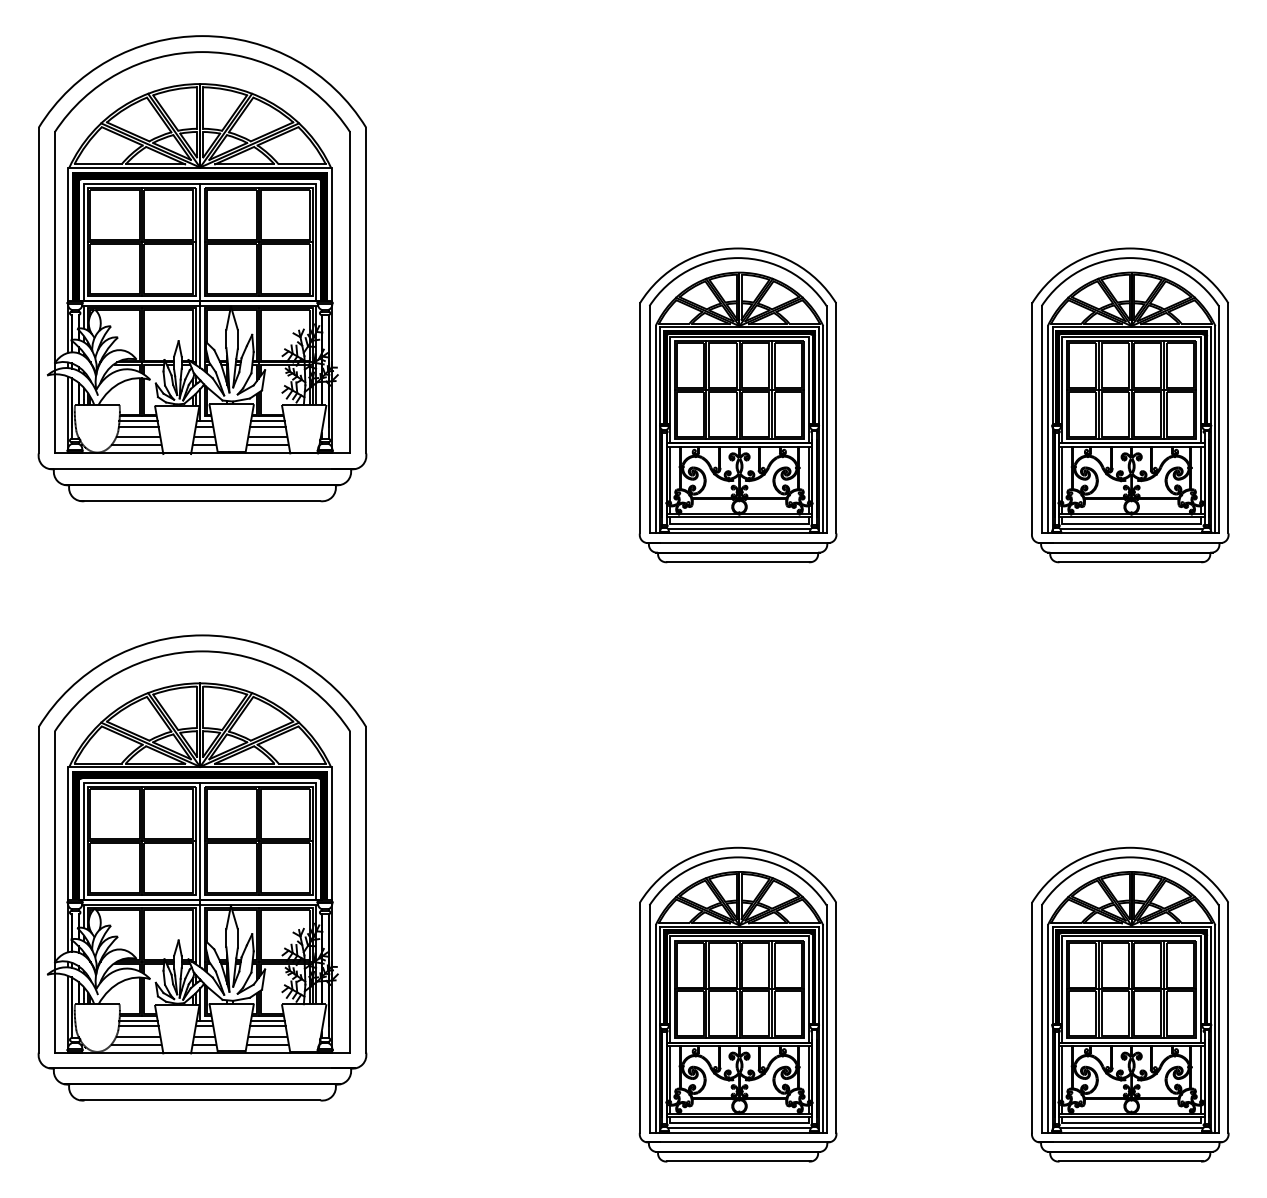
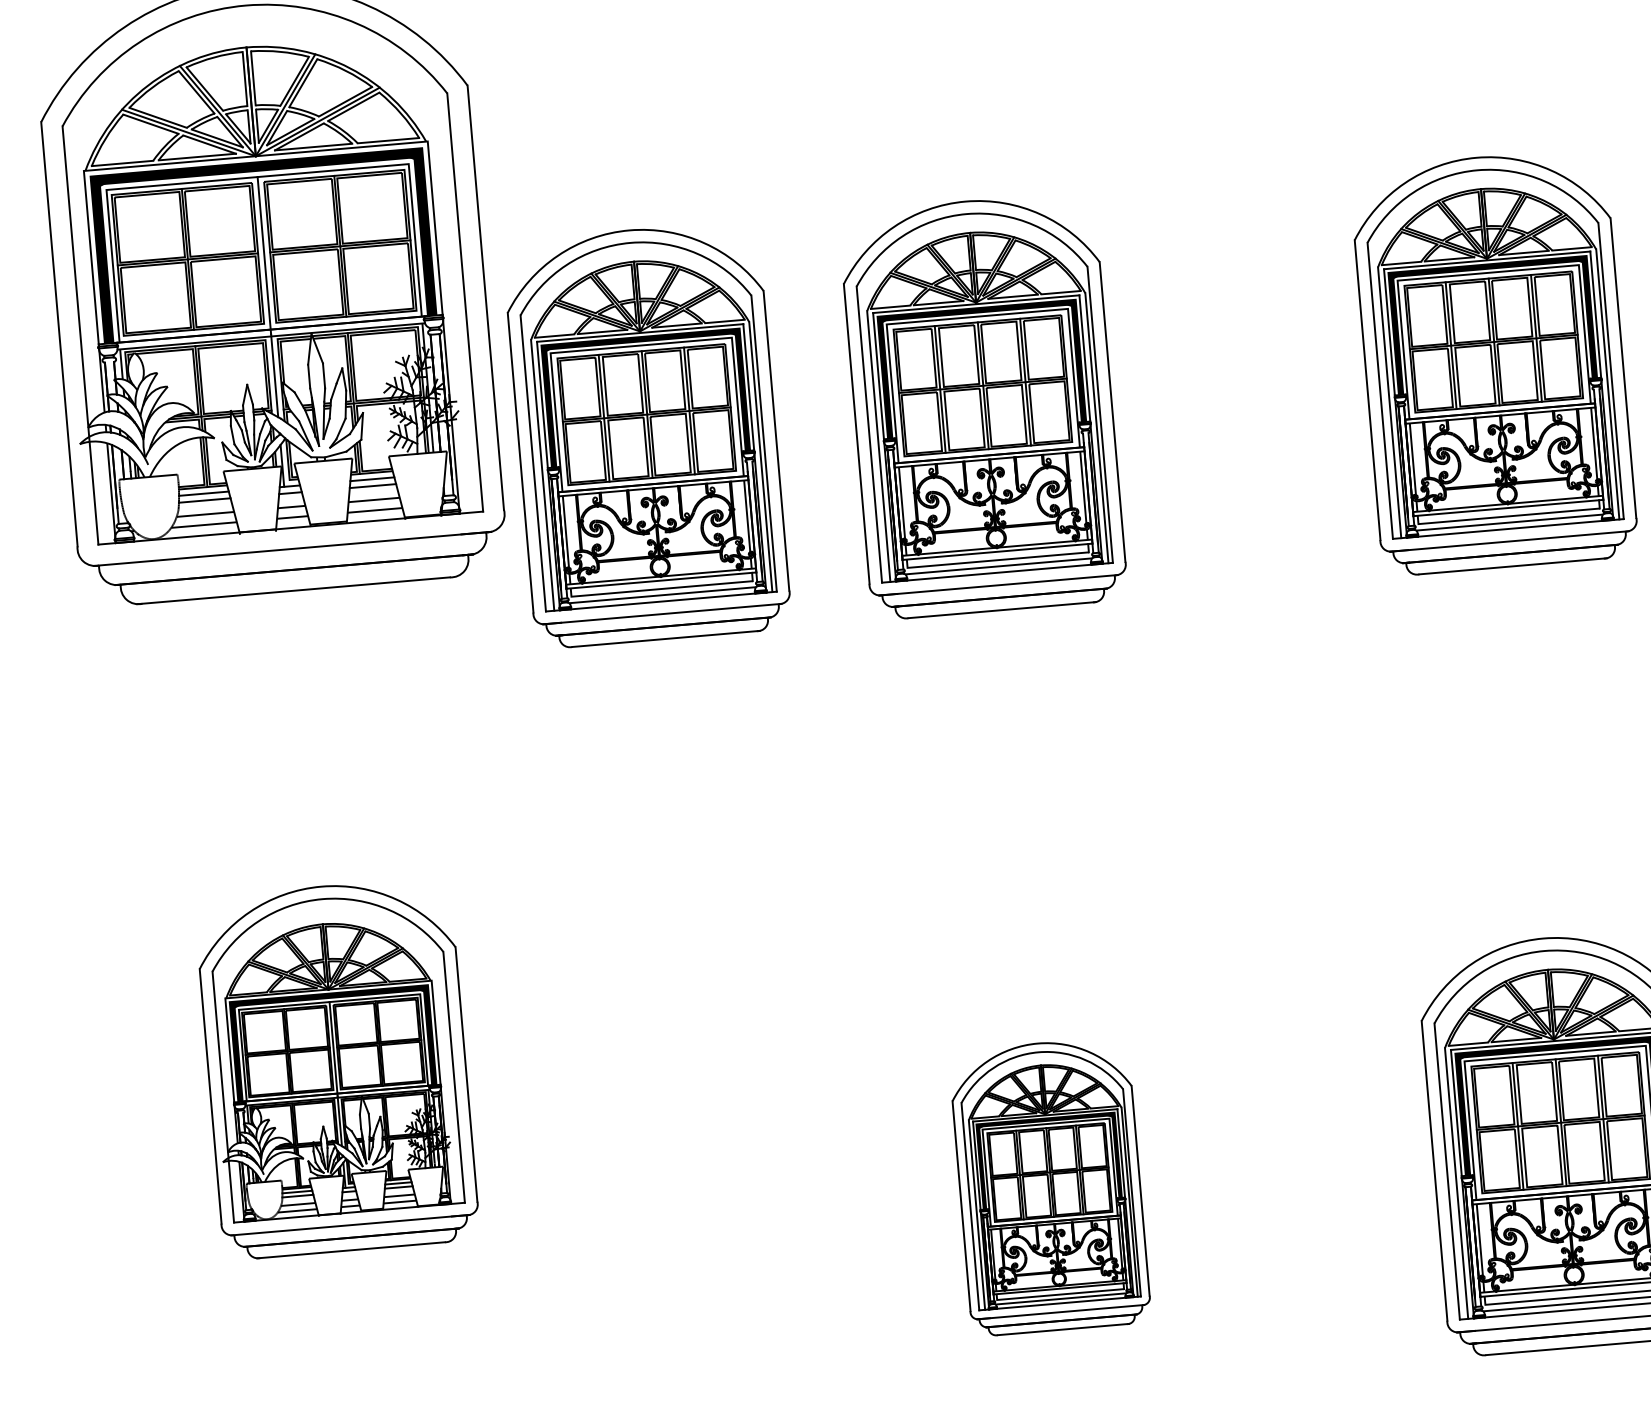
part: (479, 405) -> (646, 435), added
part: (202, 867) -> (337, 1067), size x0.6
part: (737, 1004) -> (1049, 1186), size x0.7

